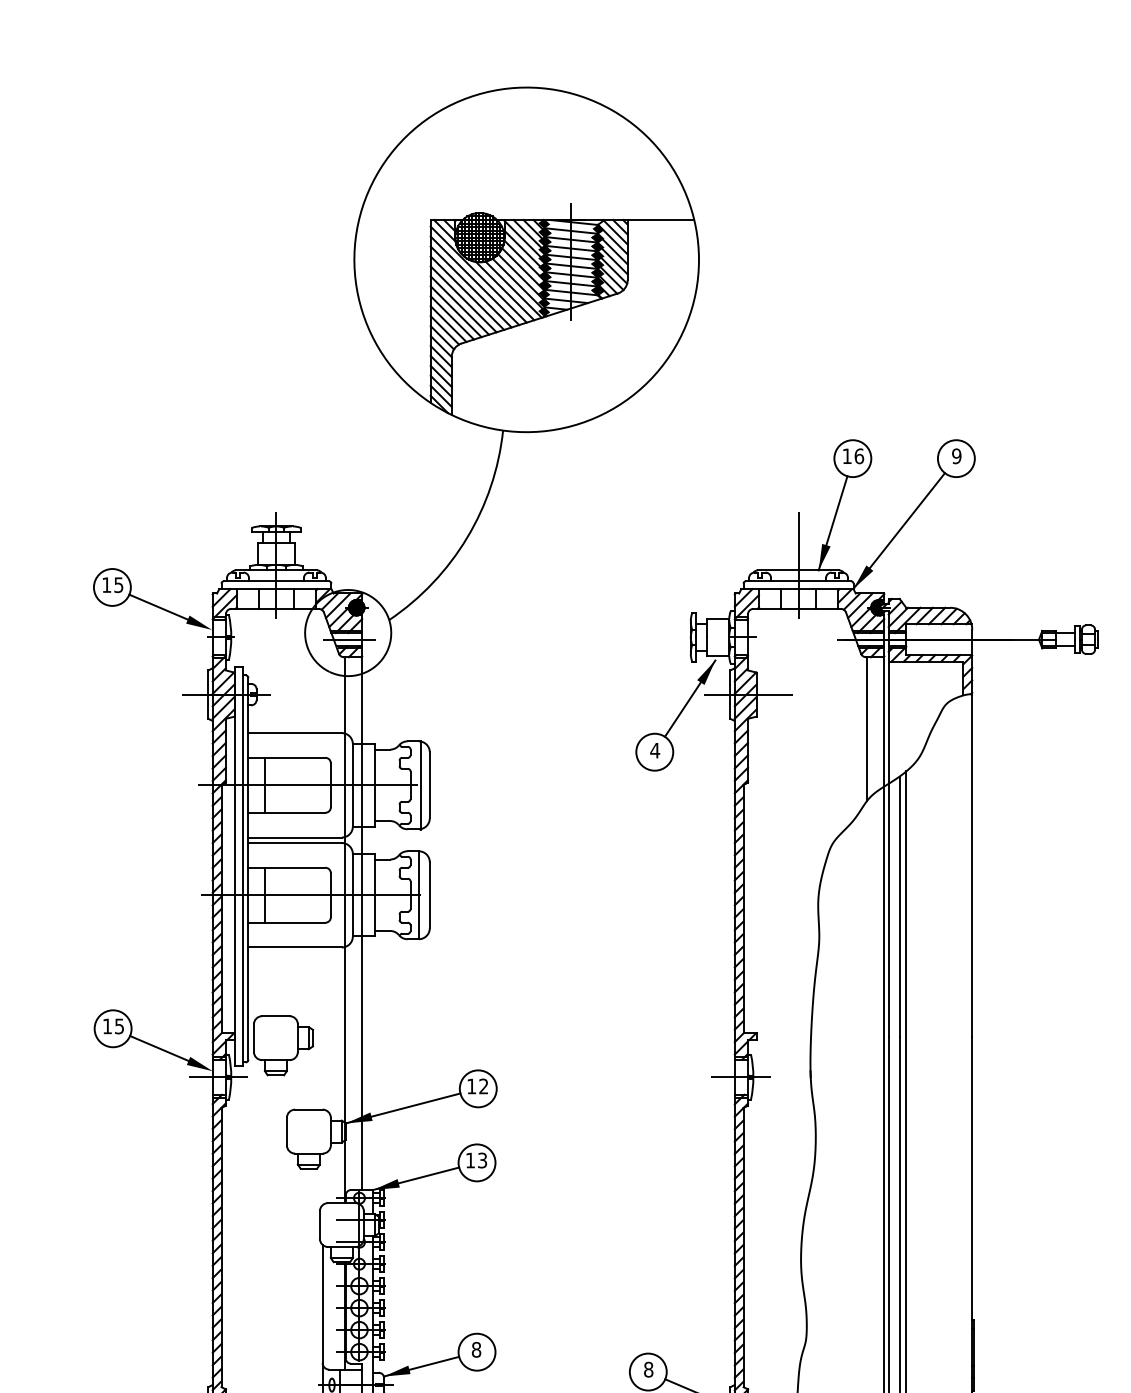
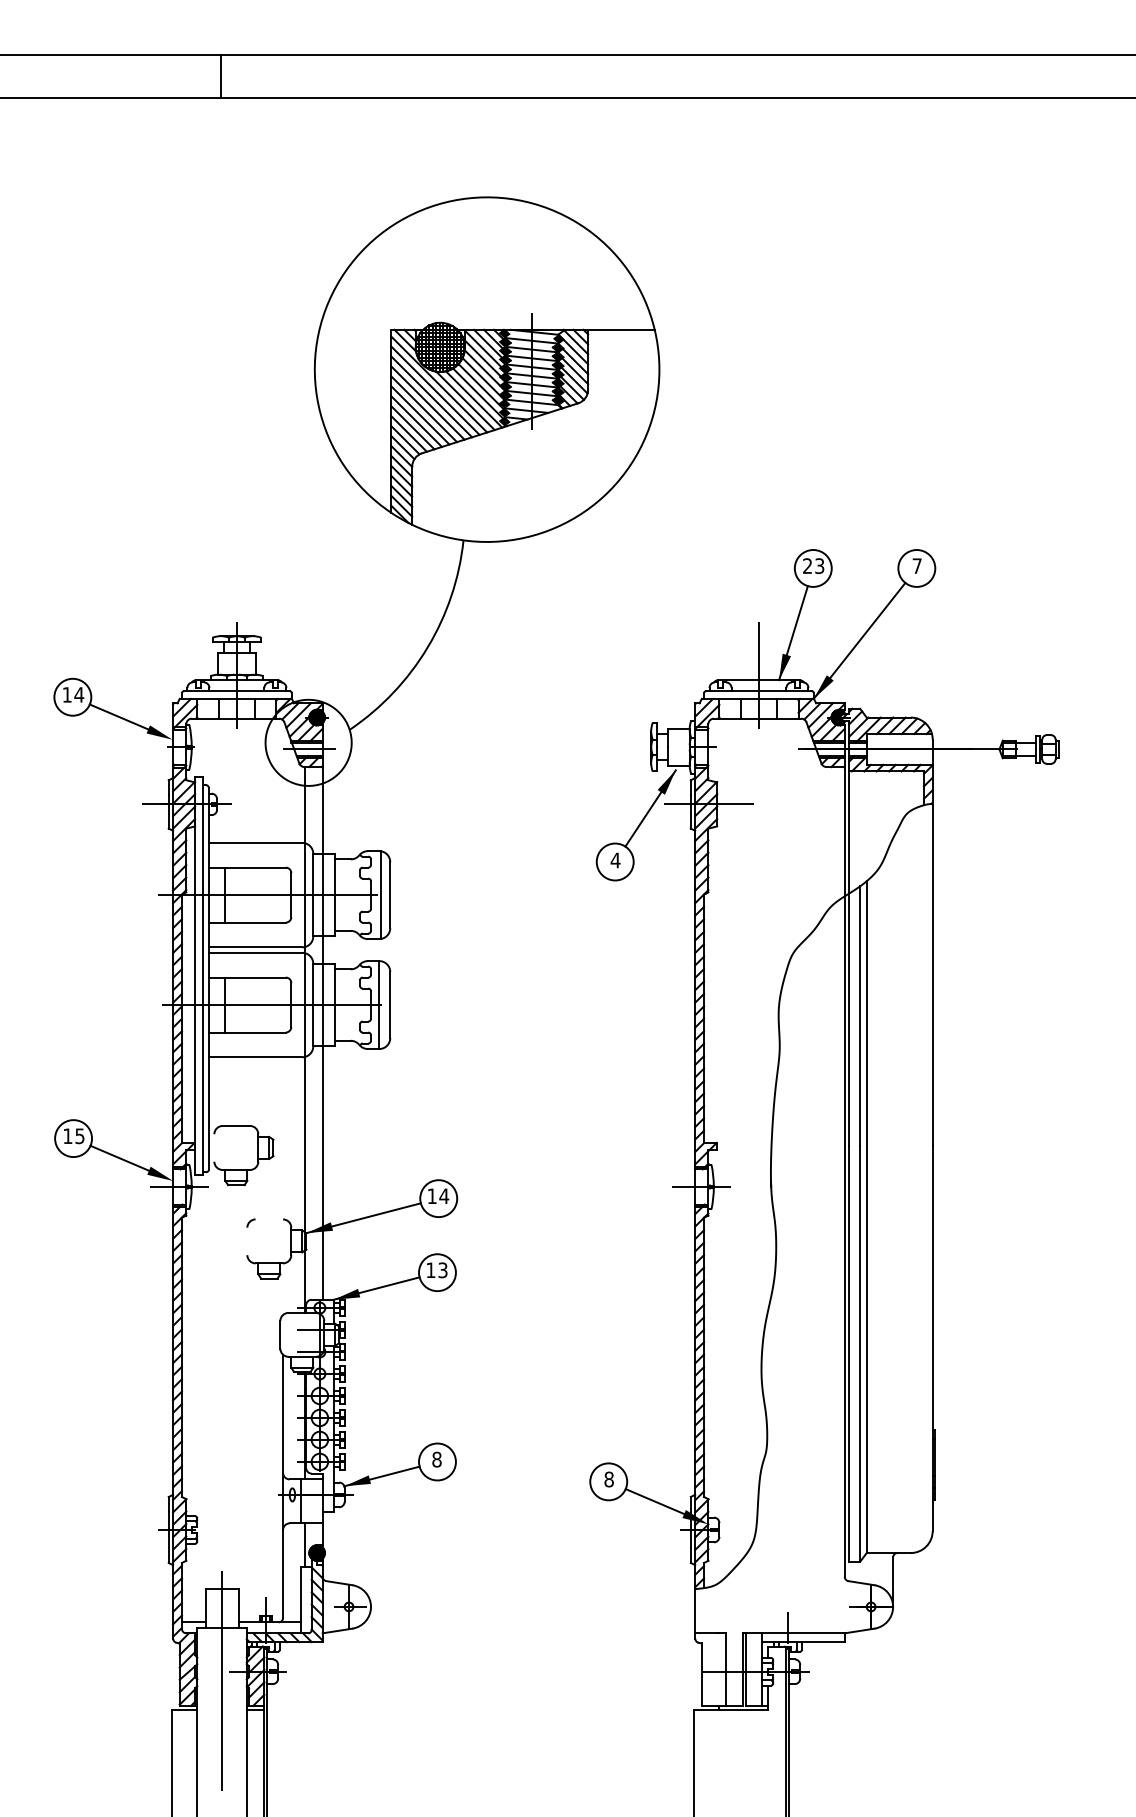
text: (956, 455) -> (916, 565), 9 -> 7
text: (853, 456) -> (813, 566), 16 -> 23
text: (119, 584) -> (79, 694), 15 -> 14
line: (867, 729) -> (827, 839), removed
line: (254, 1037) -> (214, 1147), removed
text: (484, 1085) -> (444, 1195), 12 -> 14
line: (309, 1109) -> (269, 1219), removed
line: (287, 1131) -> (247, 1241), removed

